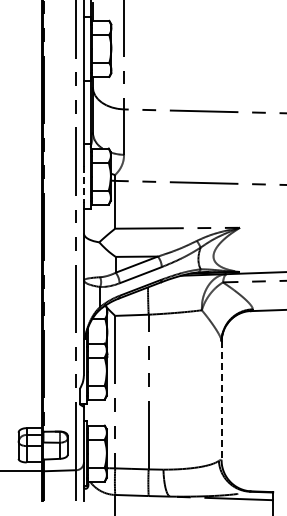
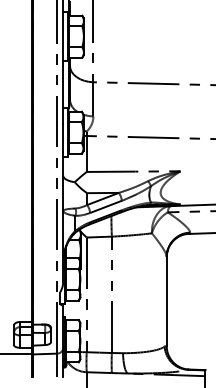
line: (83, 184) -> (62, 138), dashed -> solid
line: (221, 400) -> (166, 301), dashed -> solid

